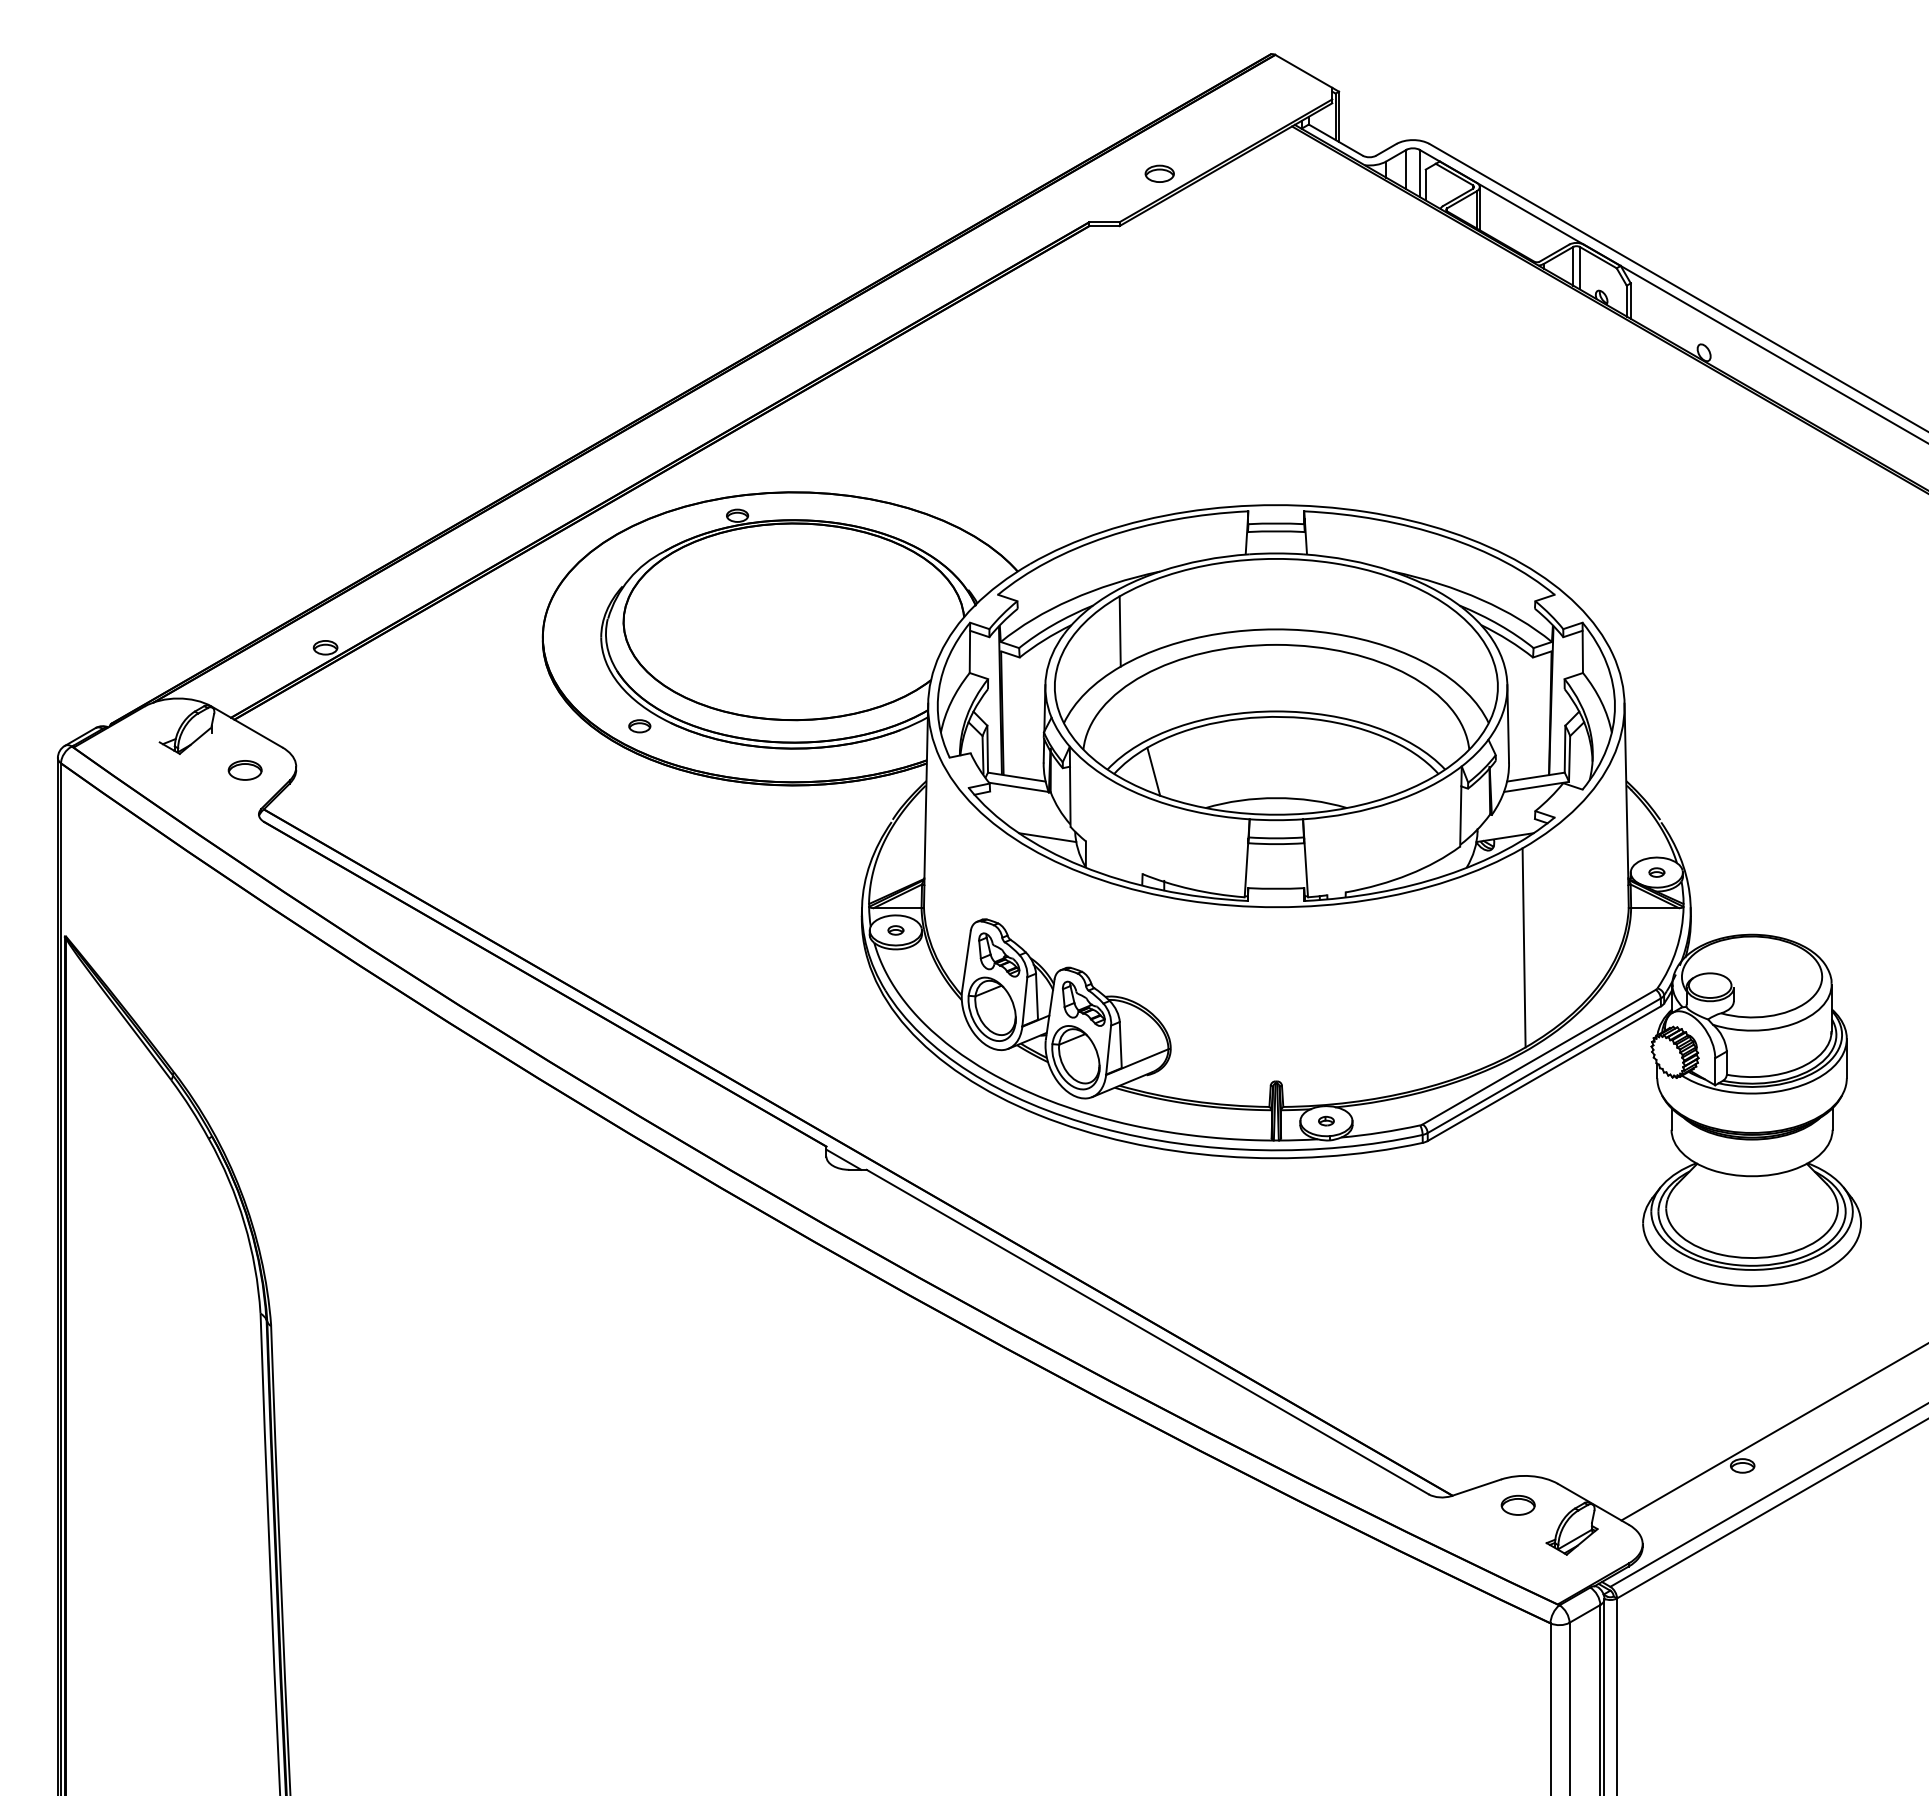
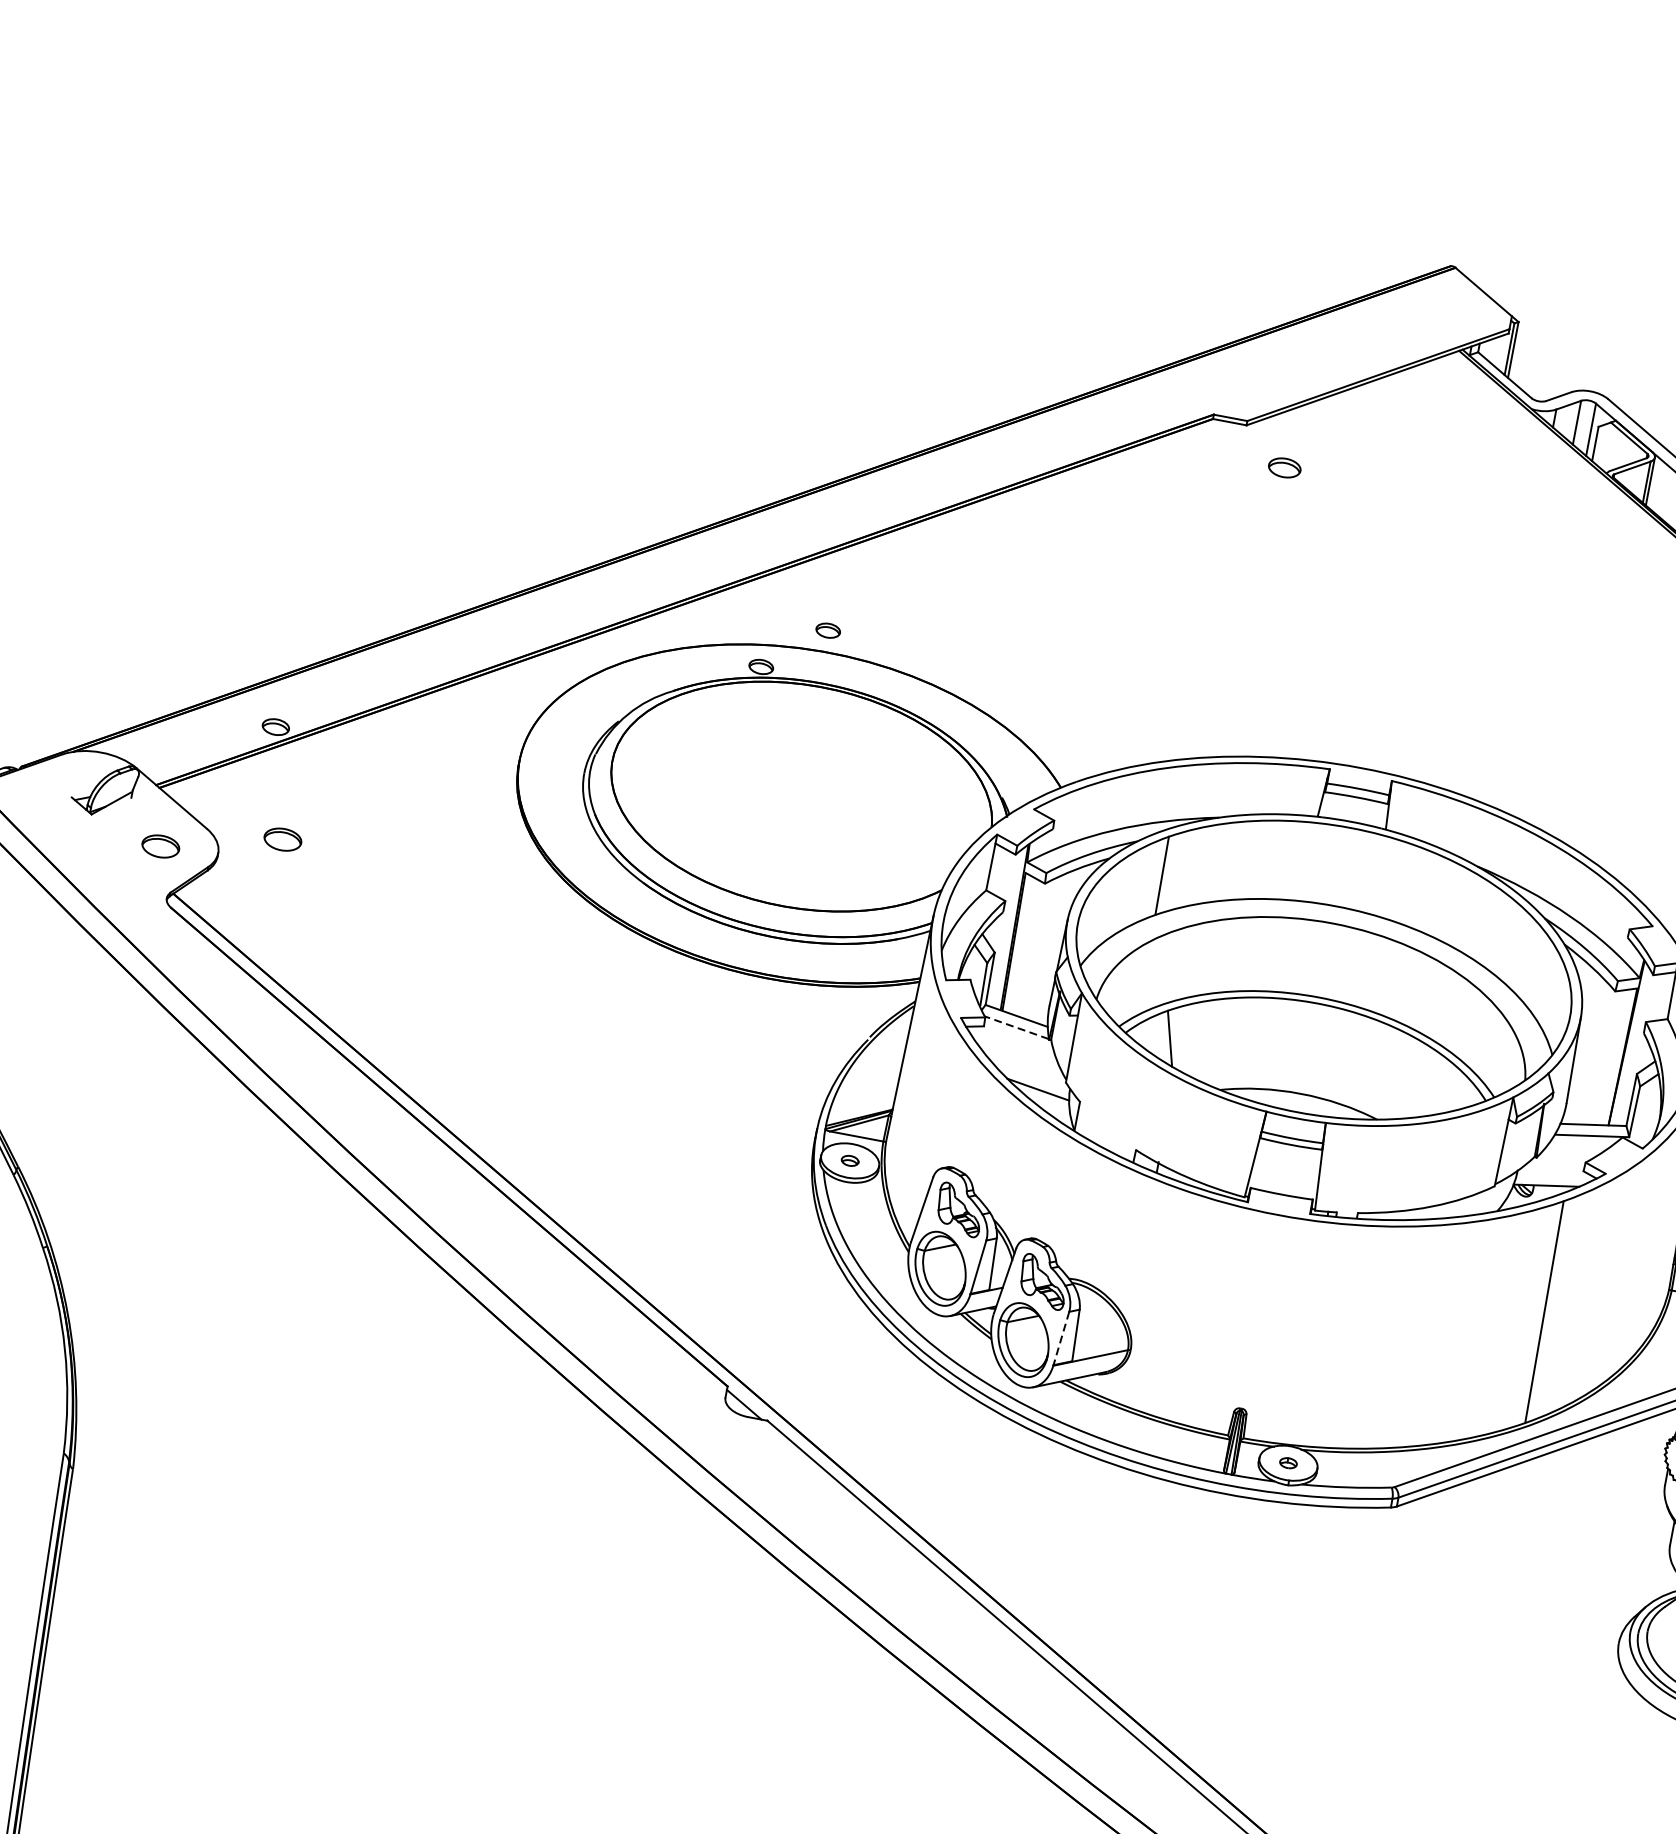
part: (1159, 173) -> (1284, 467), moved
part: (639, 726) -> (827, 630), moved
part: (349, 744) -> (282, 839), added
line: (1018, 787) -> (1016, 1027), solid -> dashed
line: (1108, 1050) -> (1061, 1338), solid -> dashed

